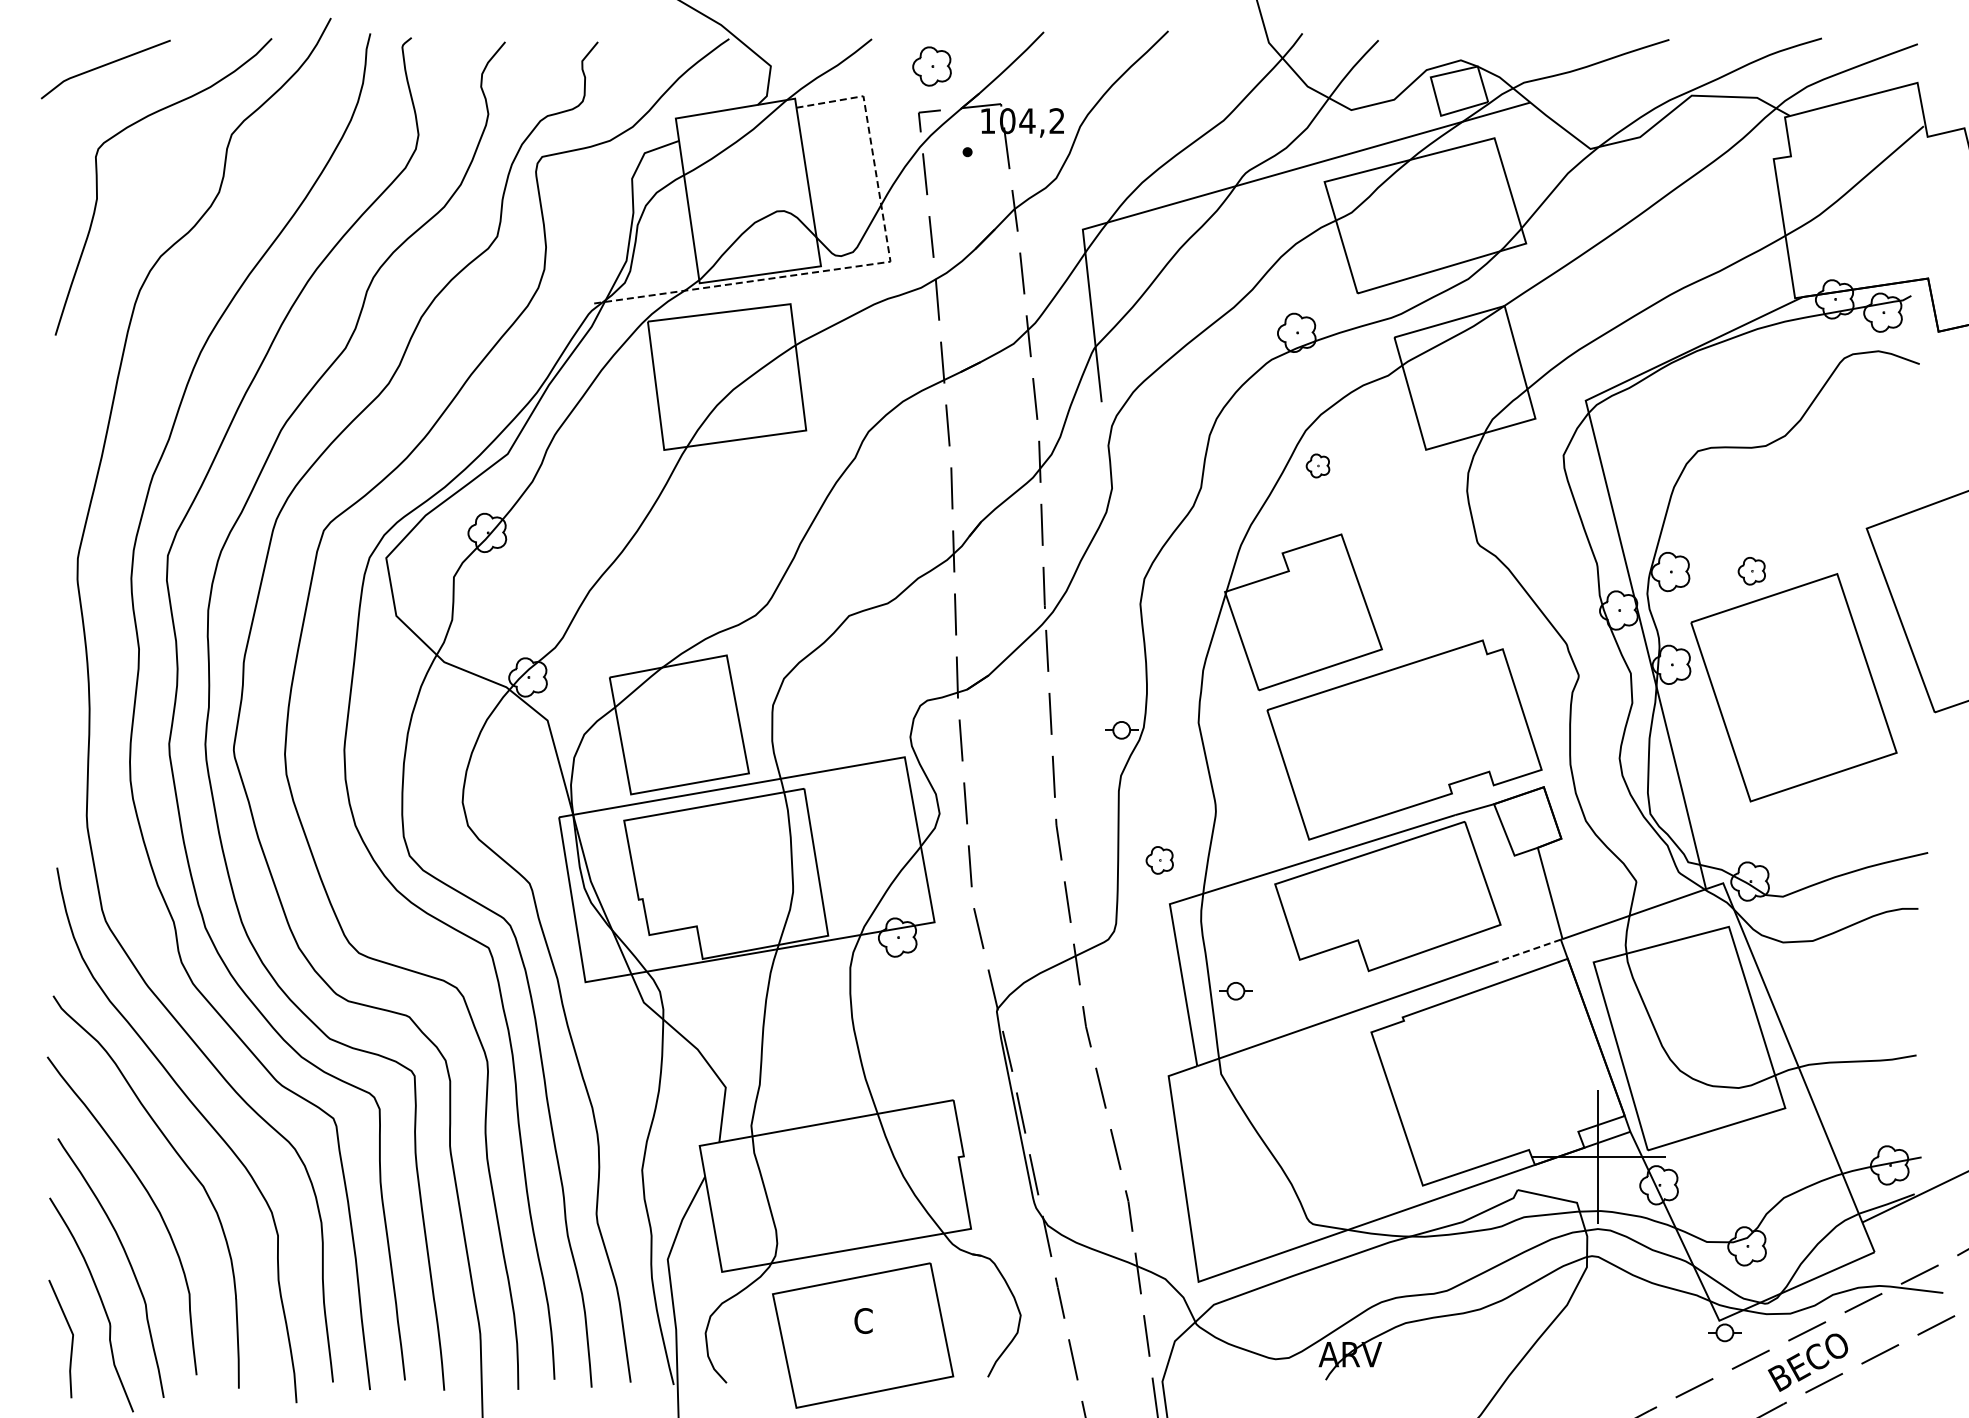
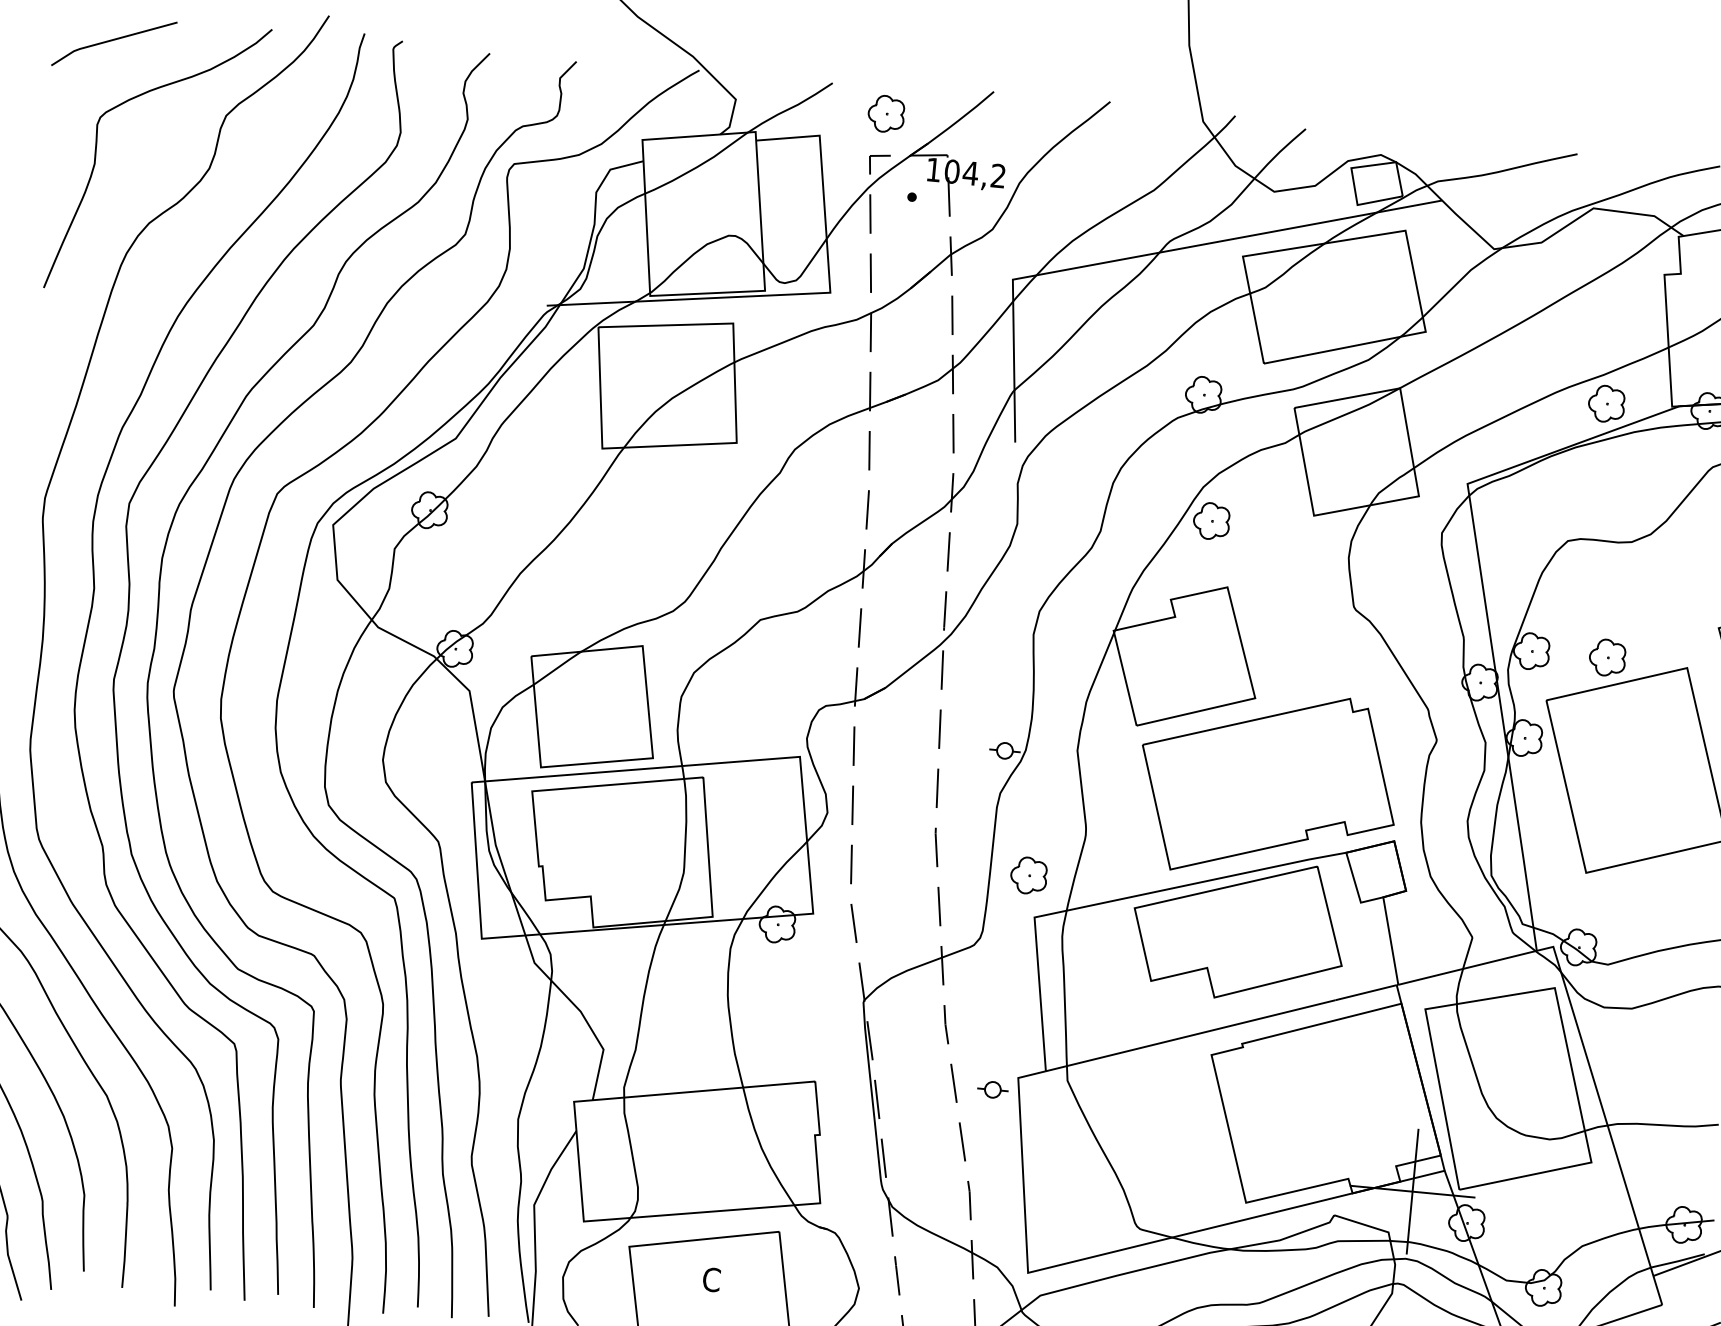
line: (857, 266) -> (799, 294), dashed -> solid
part: (1725, 301) -> (1606, 403), added
part: (1317, 465) -> (1211, 520), size x1.67
part: (1751, 571) -> (1607, 658), size x1.43
part: (1159, 860) -> (1028, 875), size x1.43
line: (1529, 950) -> (1366, 992), dashed -> solid
part: (1235, 991) -> (992, 1090), moved

